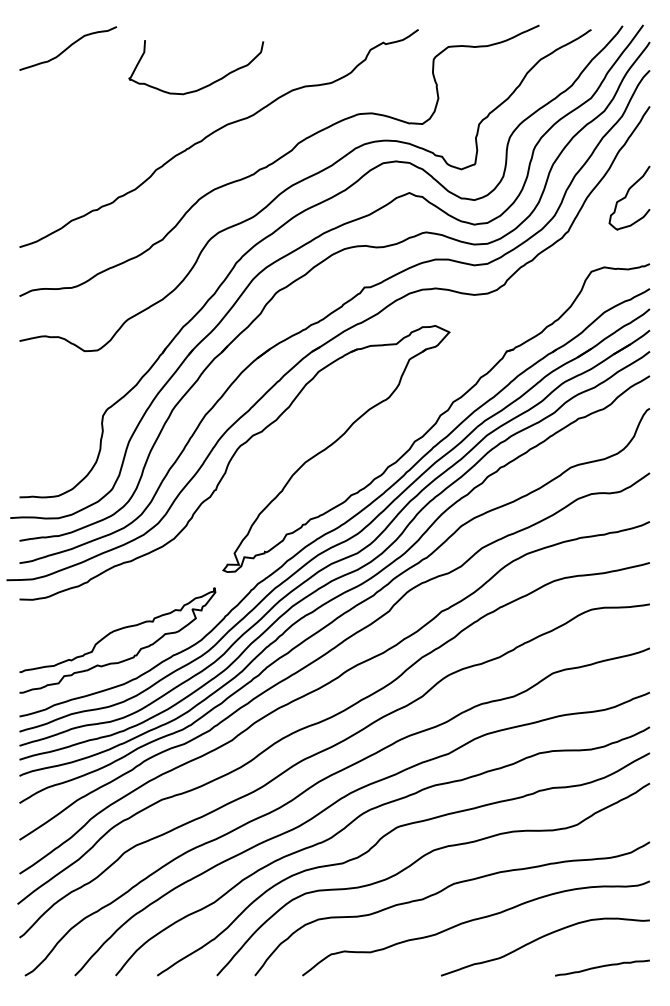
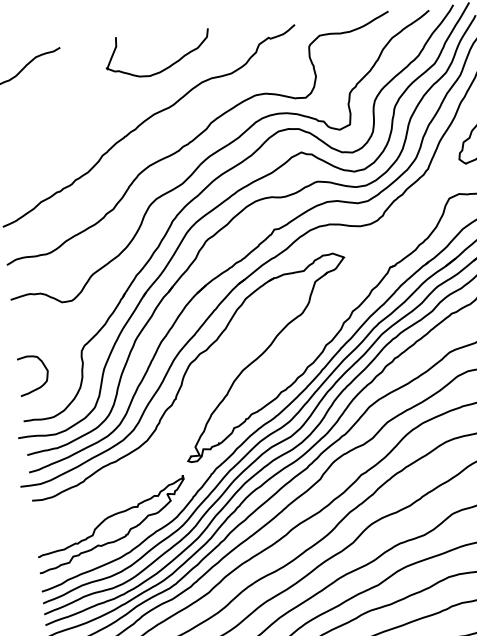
curve: (205, 85) -> (166, 67), moved
curve: (54, 444) -> (46, 377), added

